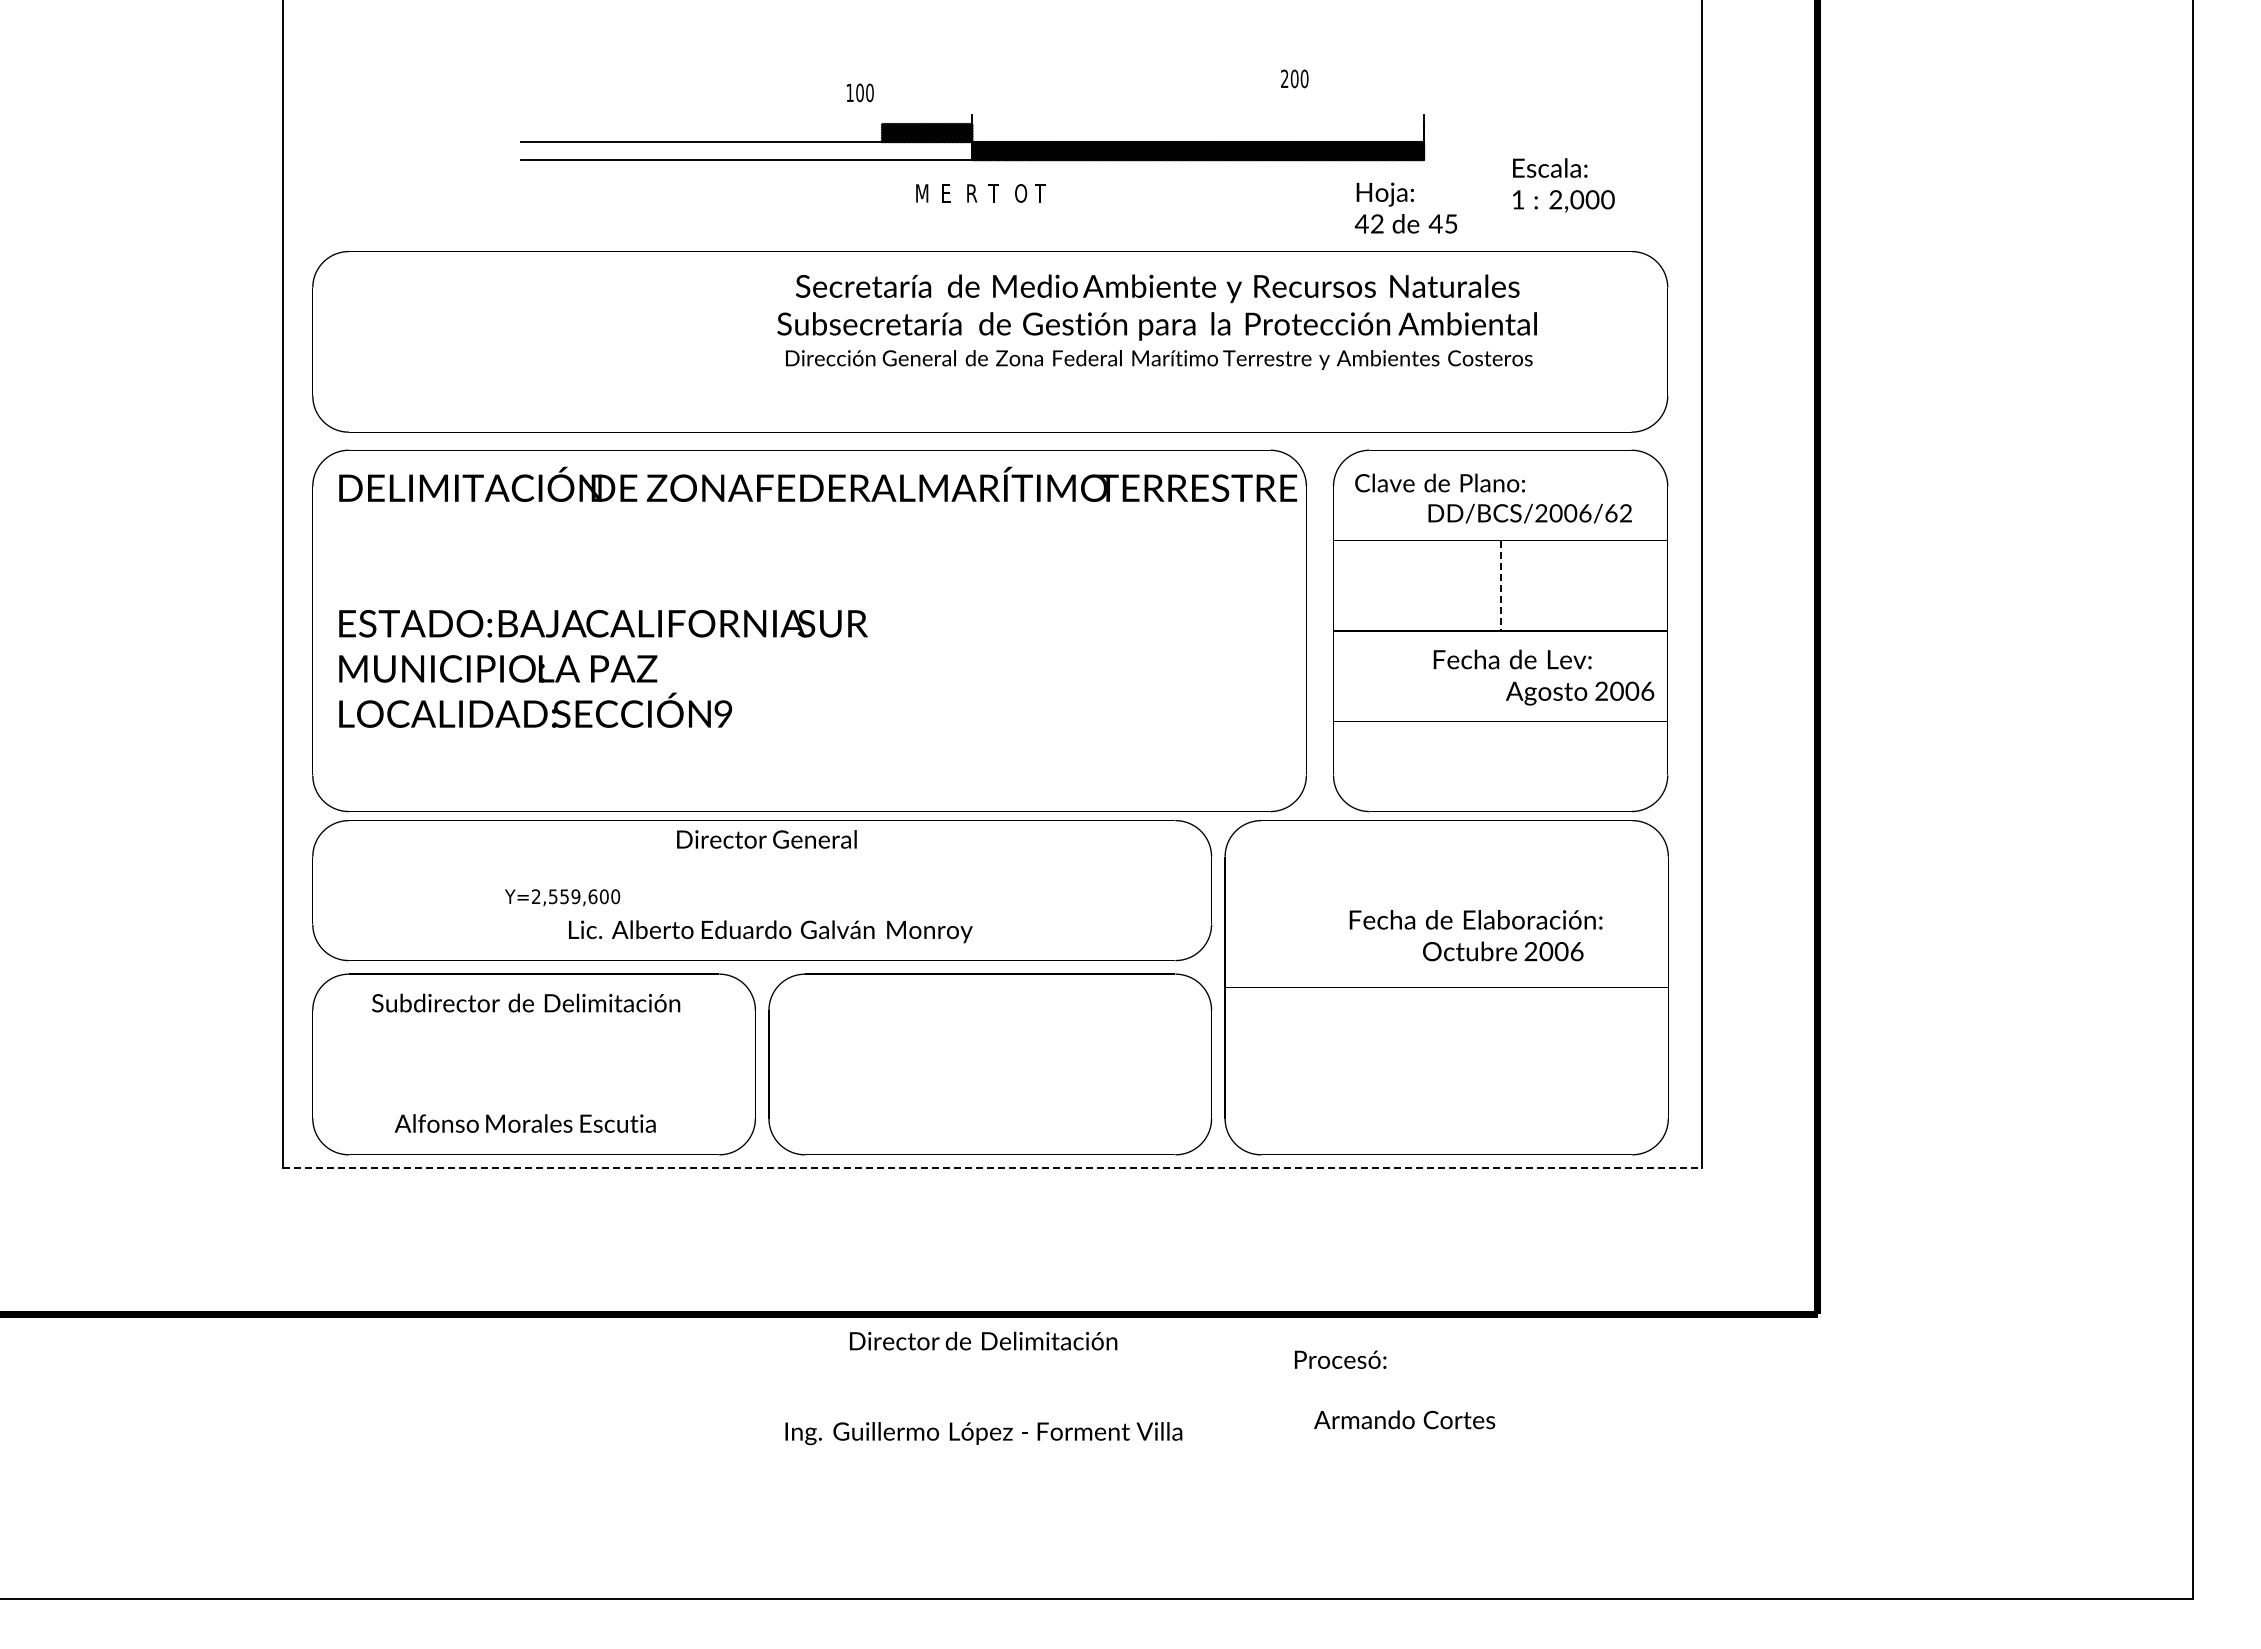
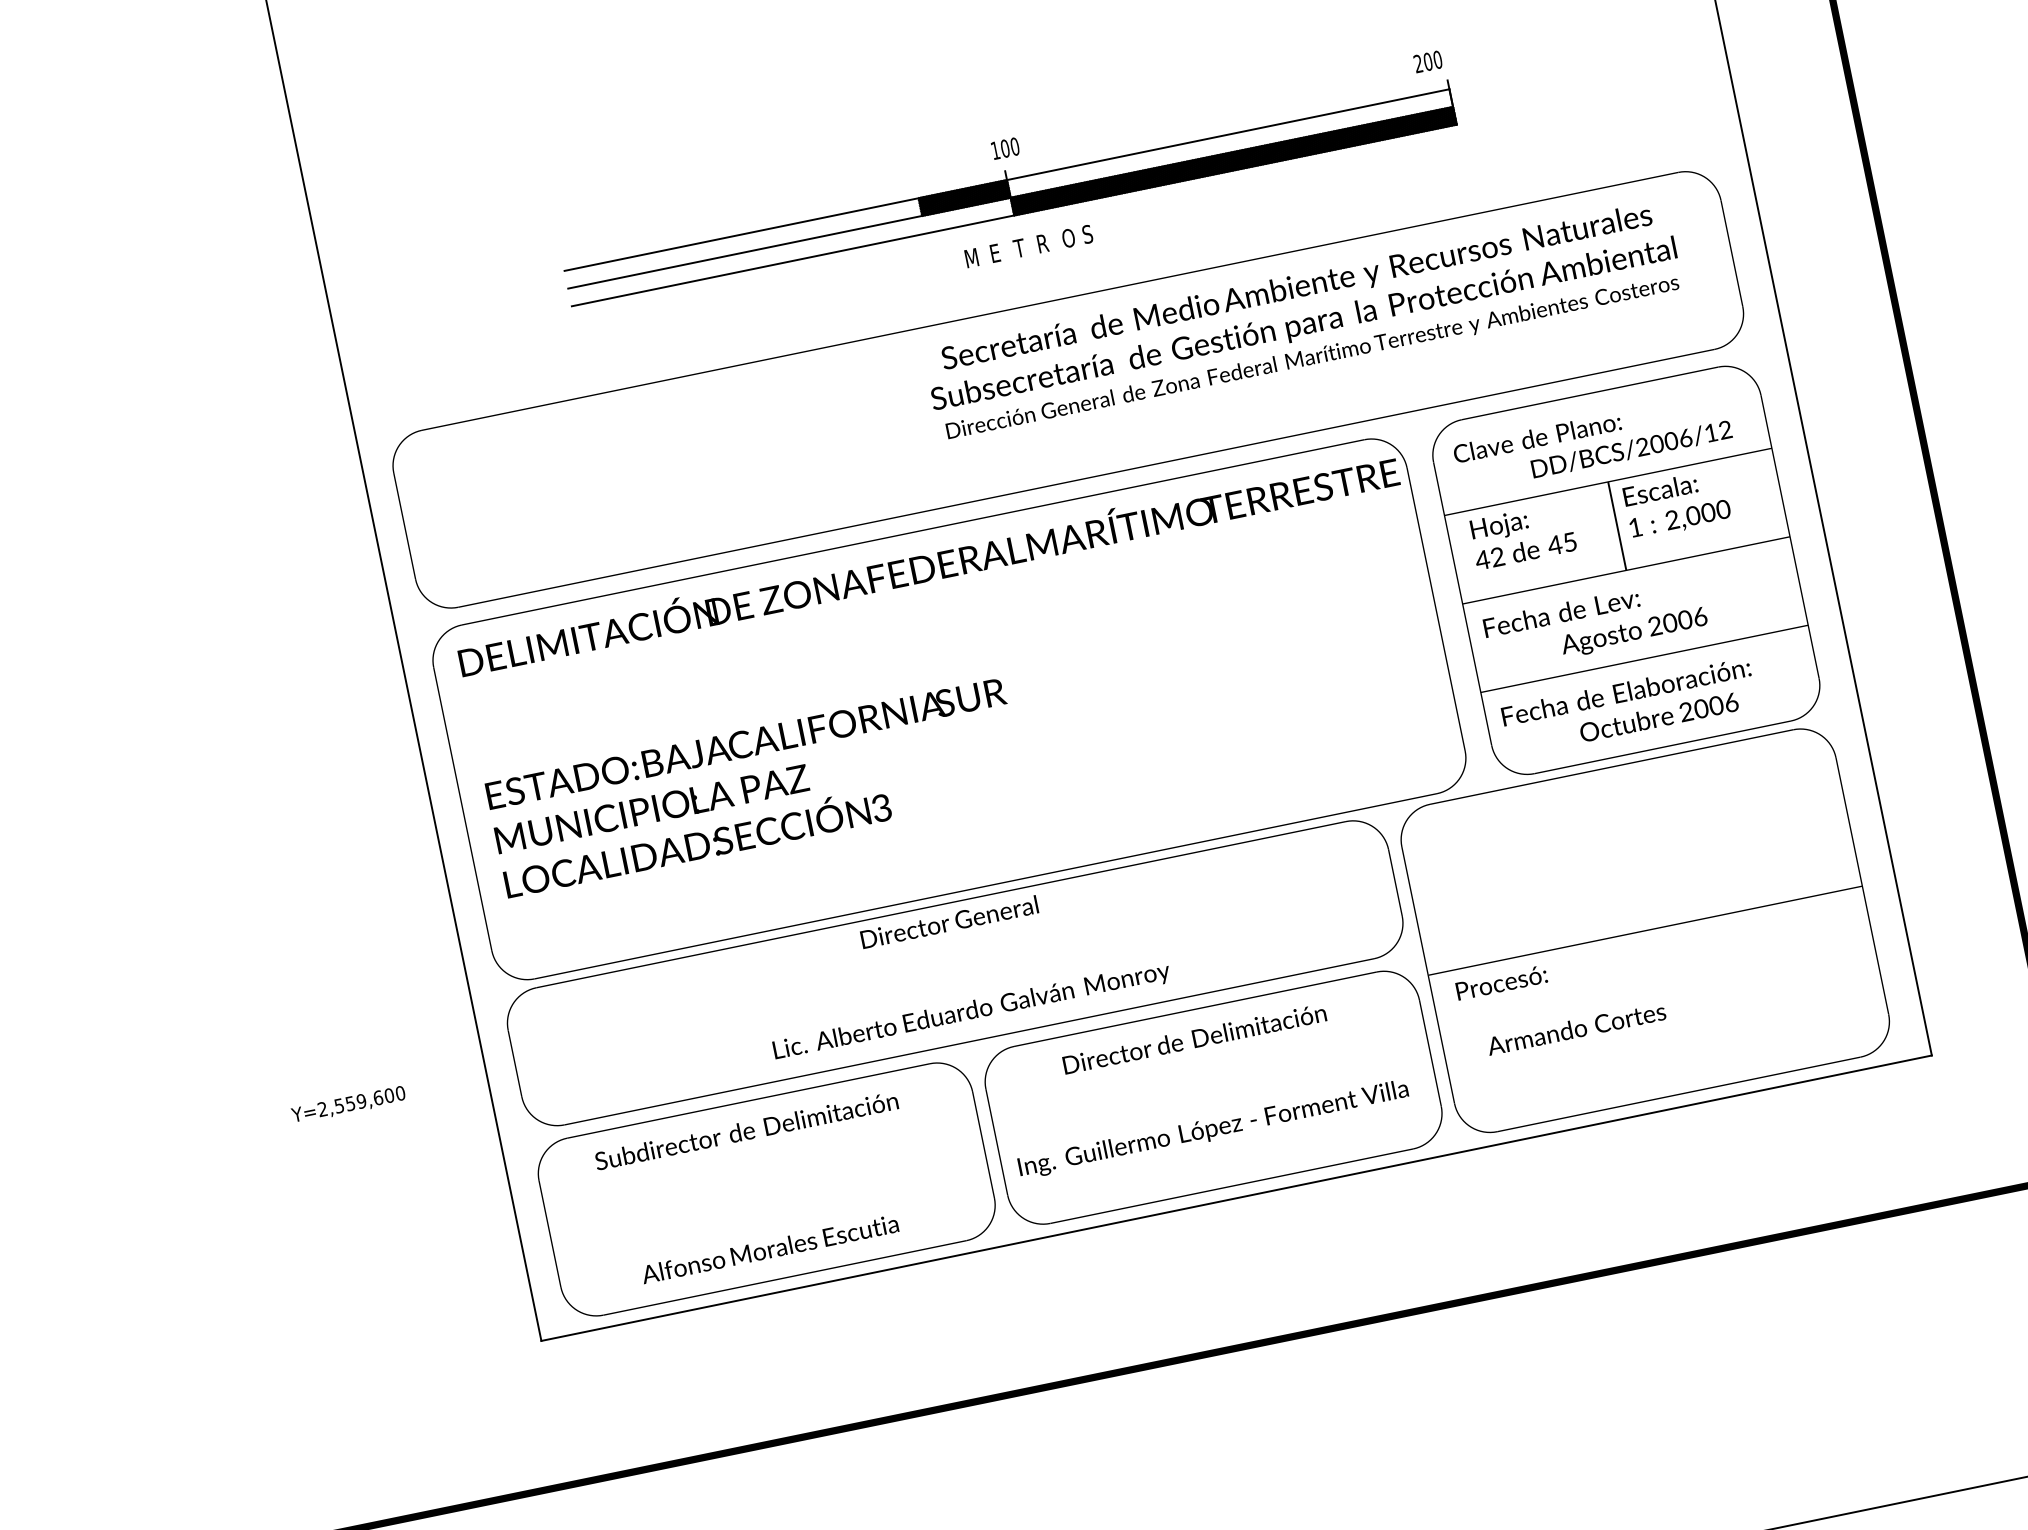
text: (1294, 78) -> (1427, 61), moved
text: (860, 92) -> (1005, 148), moved
line: (972, 124) -> (1007, 180), added
text: (1563, 185) -> (1677, 504), moved
text: (971, 193) -> (1020, 248), R -> T
text: (993, 193) -> (1041, 243), T -> R
text: (1040, 193) -> (1087, 234), T -> S
text: (1405, 207) -> (1522, 535), moved
text: (1156, 321) -> (1302, 321), moved
text: (1611, 513) -> (1711, 433), ^IDD/BCS/2006/62 -> ^IDD/BCS/2006/12
line: (1500, 586) -> (1617, 526), dashed -> solid
text: (1543, 677) -> (1595, 624), moved
text: (723, 713) -> (881, 807), 9 -> 3
text: (562, 897) -> (348, 1104), moved
text: (1475, 935) -> (1628, 707), moved
line: (992, 1167) -> (1236, 1198), dashed -> solid
text: (983, 1388) -> (1204, 1085), moved
text: (1394, 1389) -> (1560, 1001), moved

